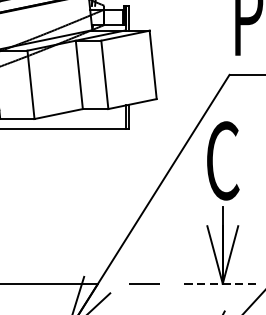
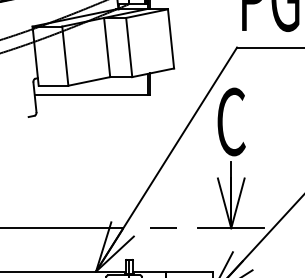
line: (223, 284) -> (231, 228), dashed -> solid

